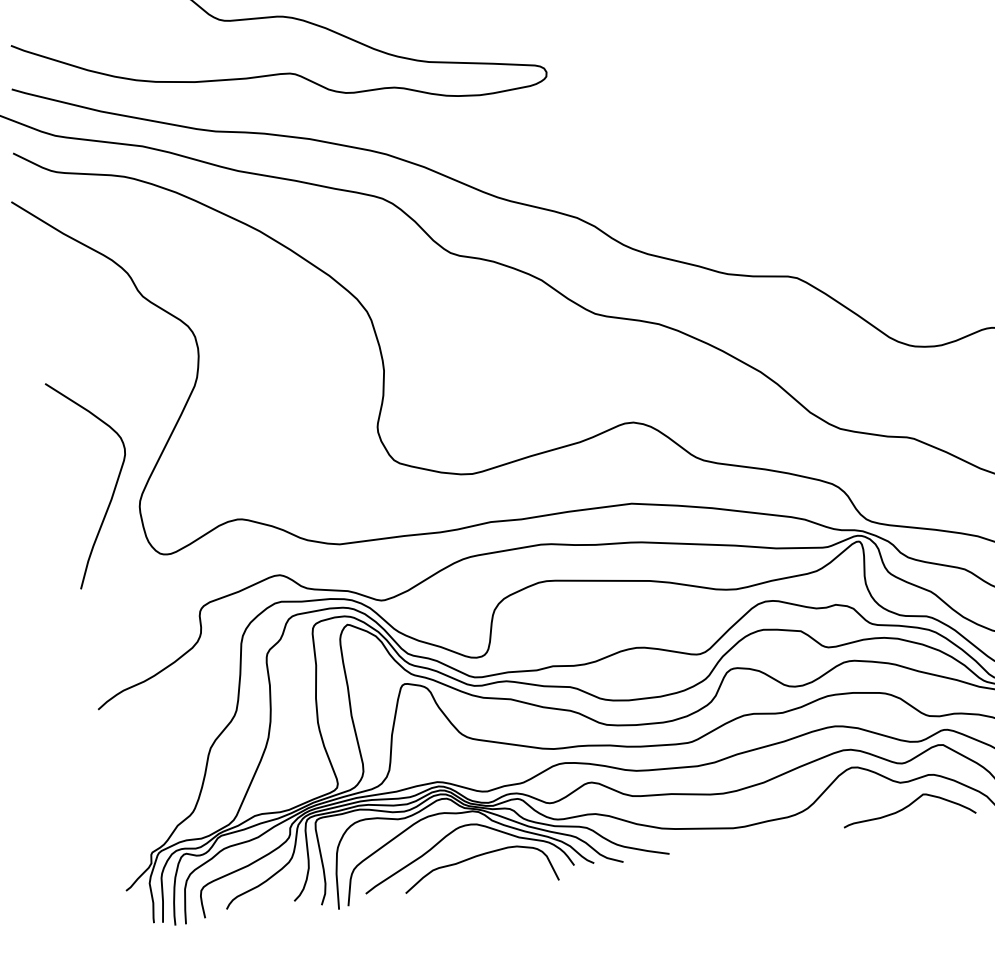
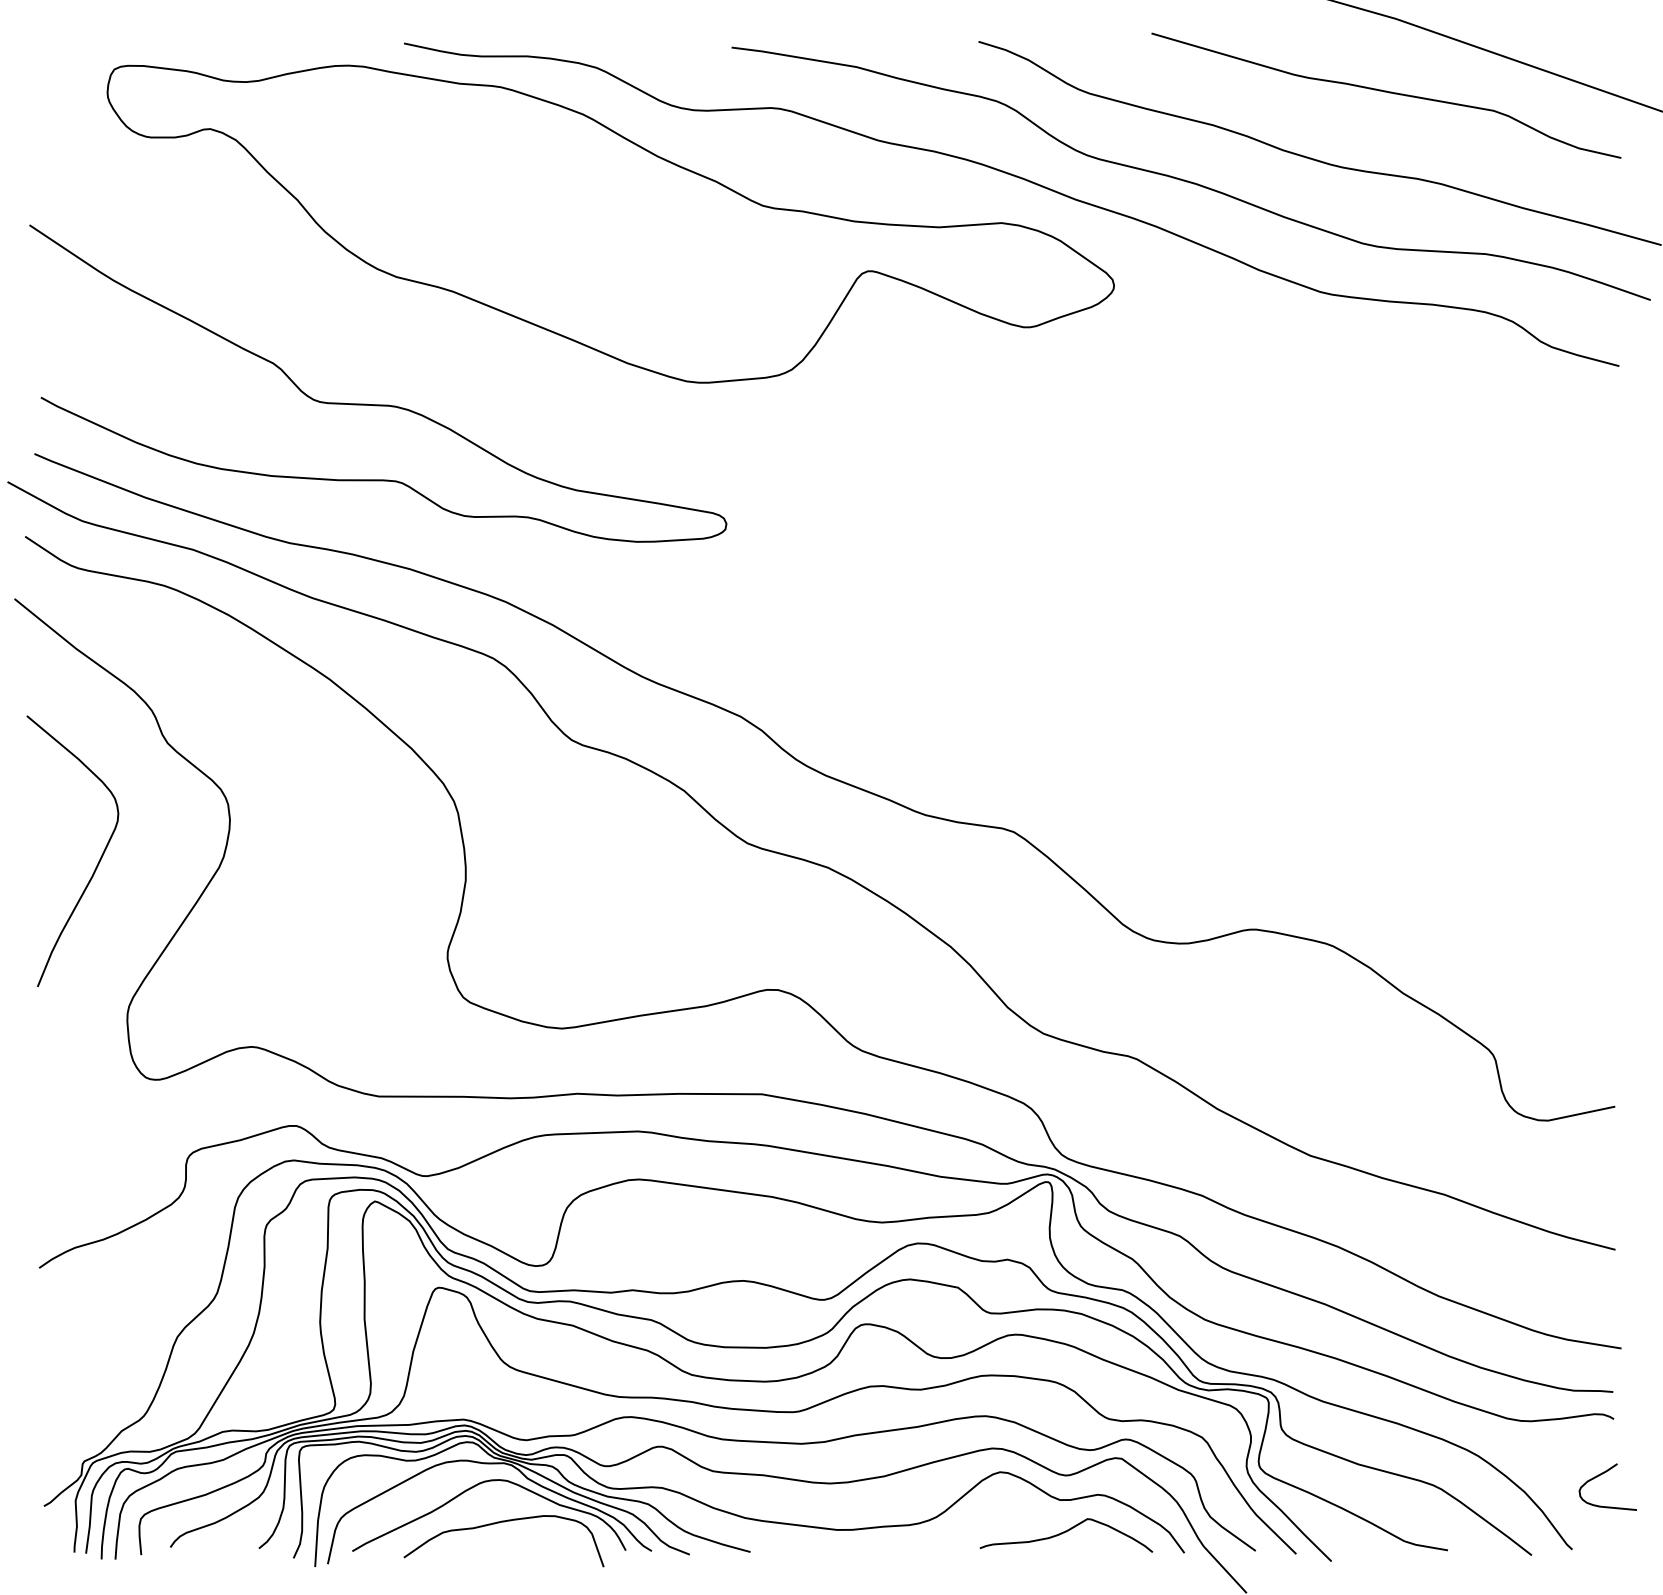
curve: (114, 489) -> (97, 863), moved

